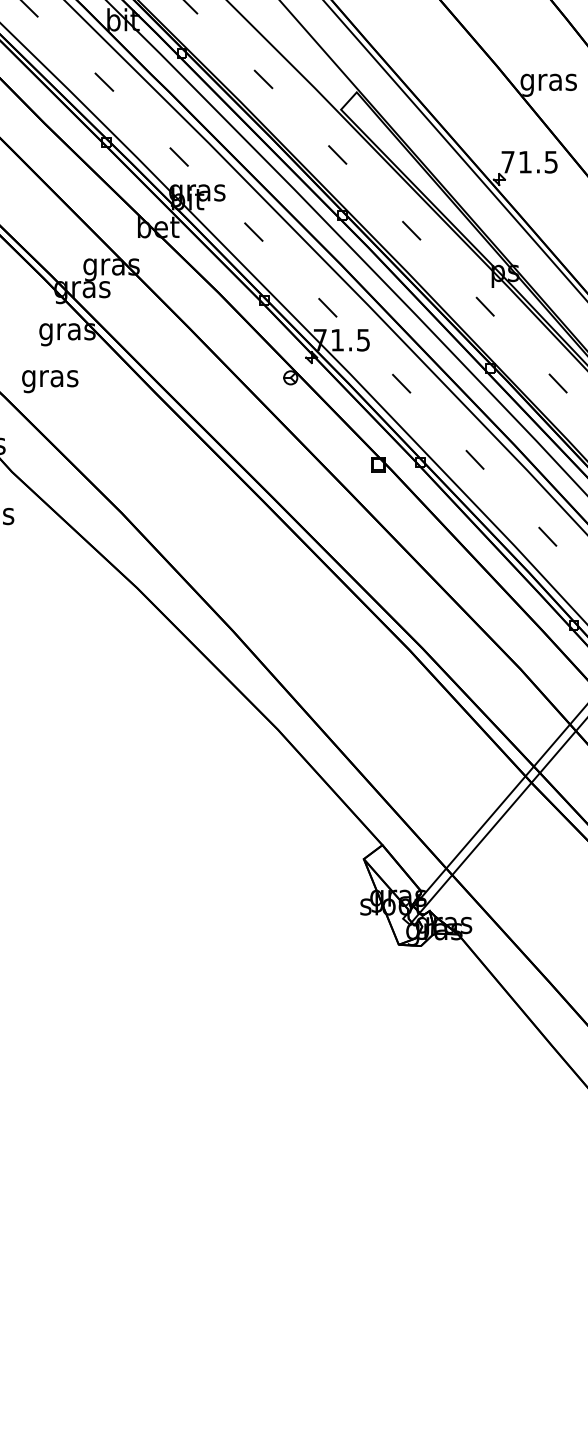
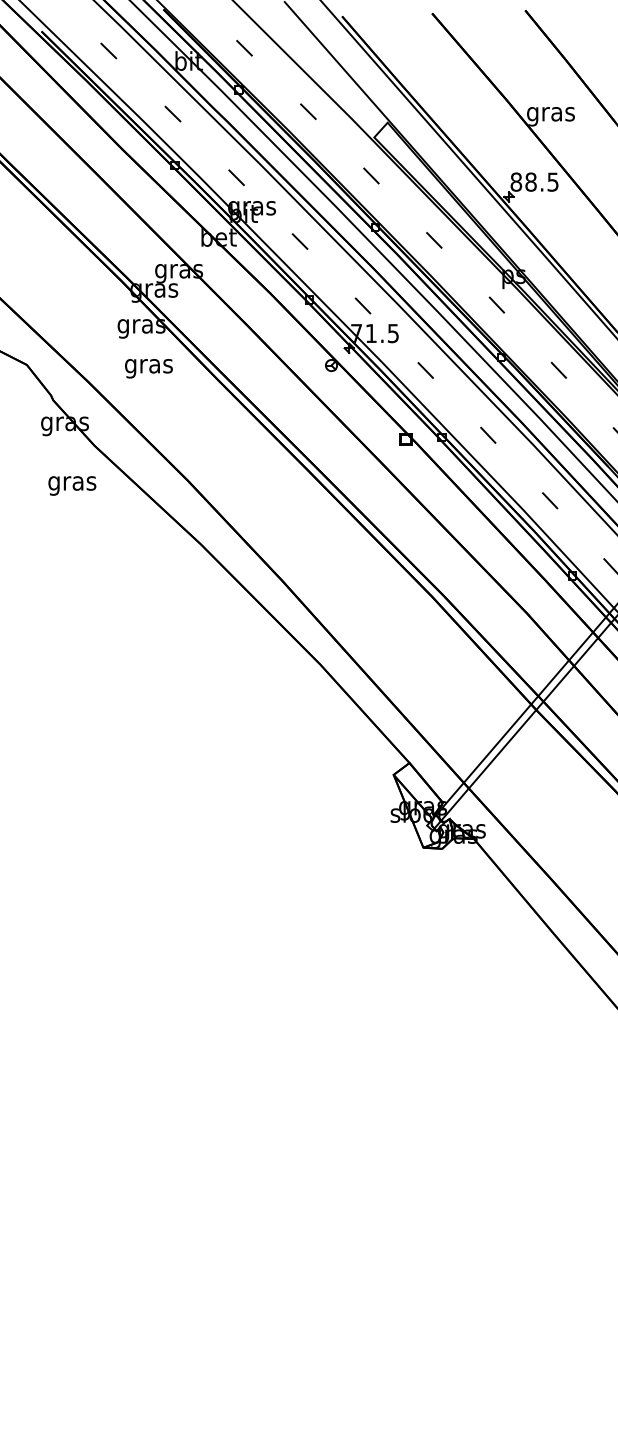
text: (516, 161) -> (523, 181), 71.5 -> 88.5
text: (49, 381) -> (148, 368), moved

